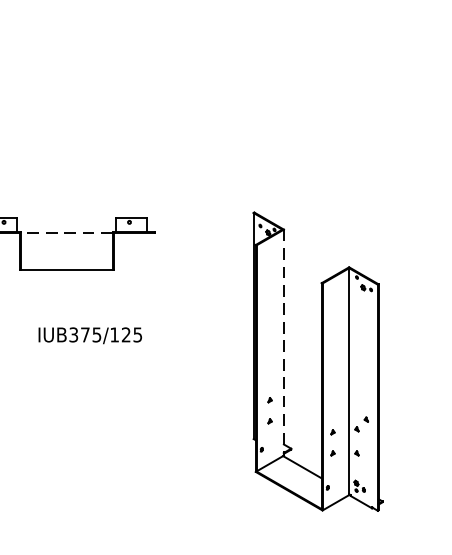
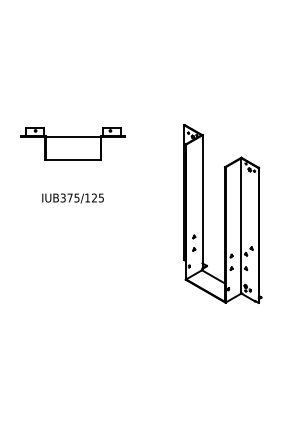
line: (67, 233) -> (73, 137), dashed -> solid
text: (89, 335) -> (72, 198), moved
line: (283, 344) -> (202, 203), dashed -> solid

